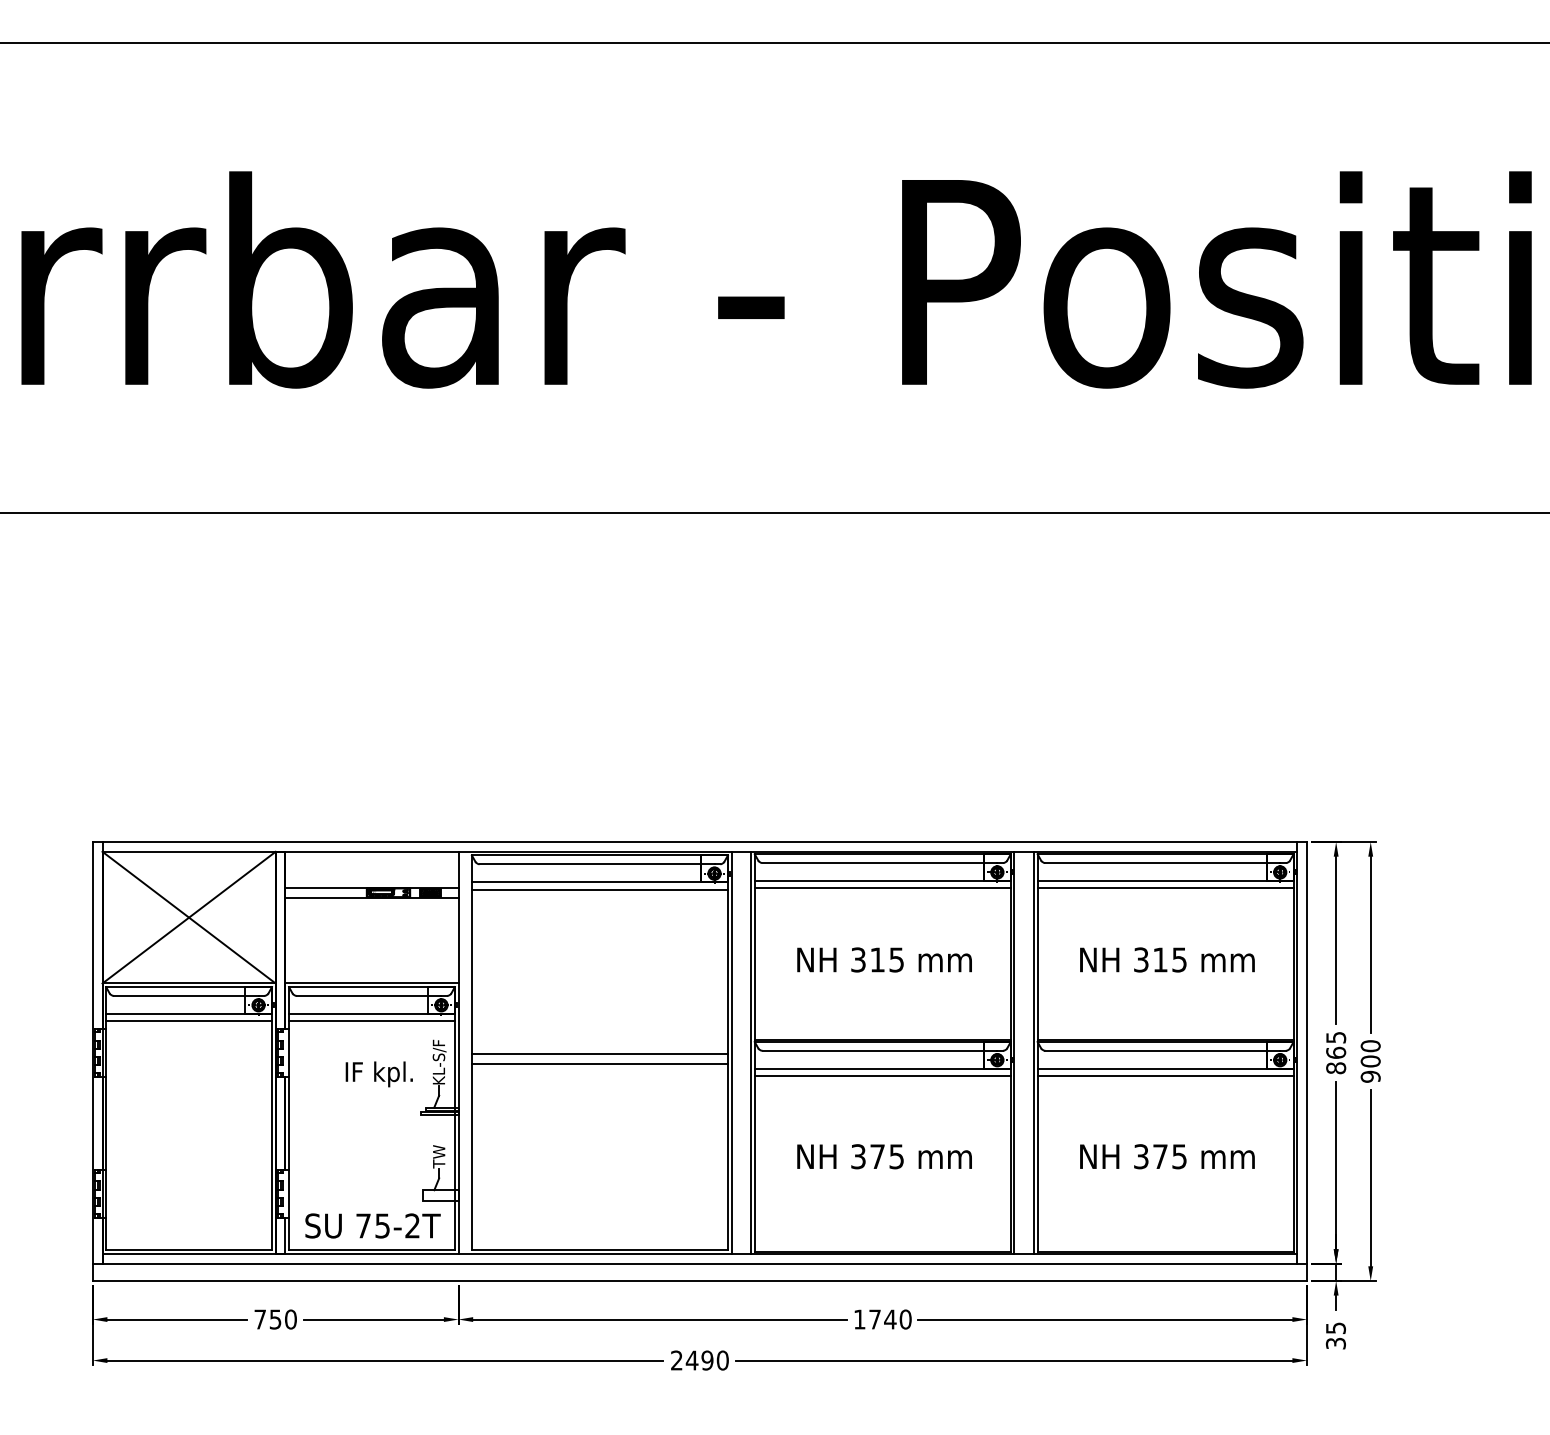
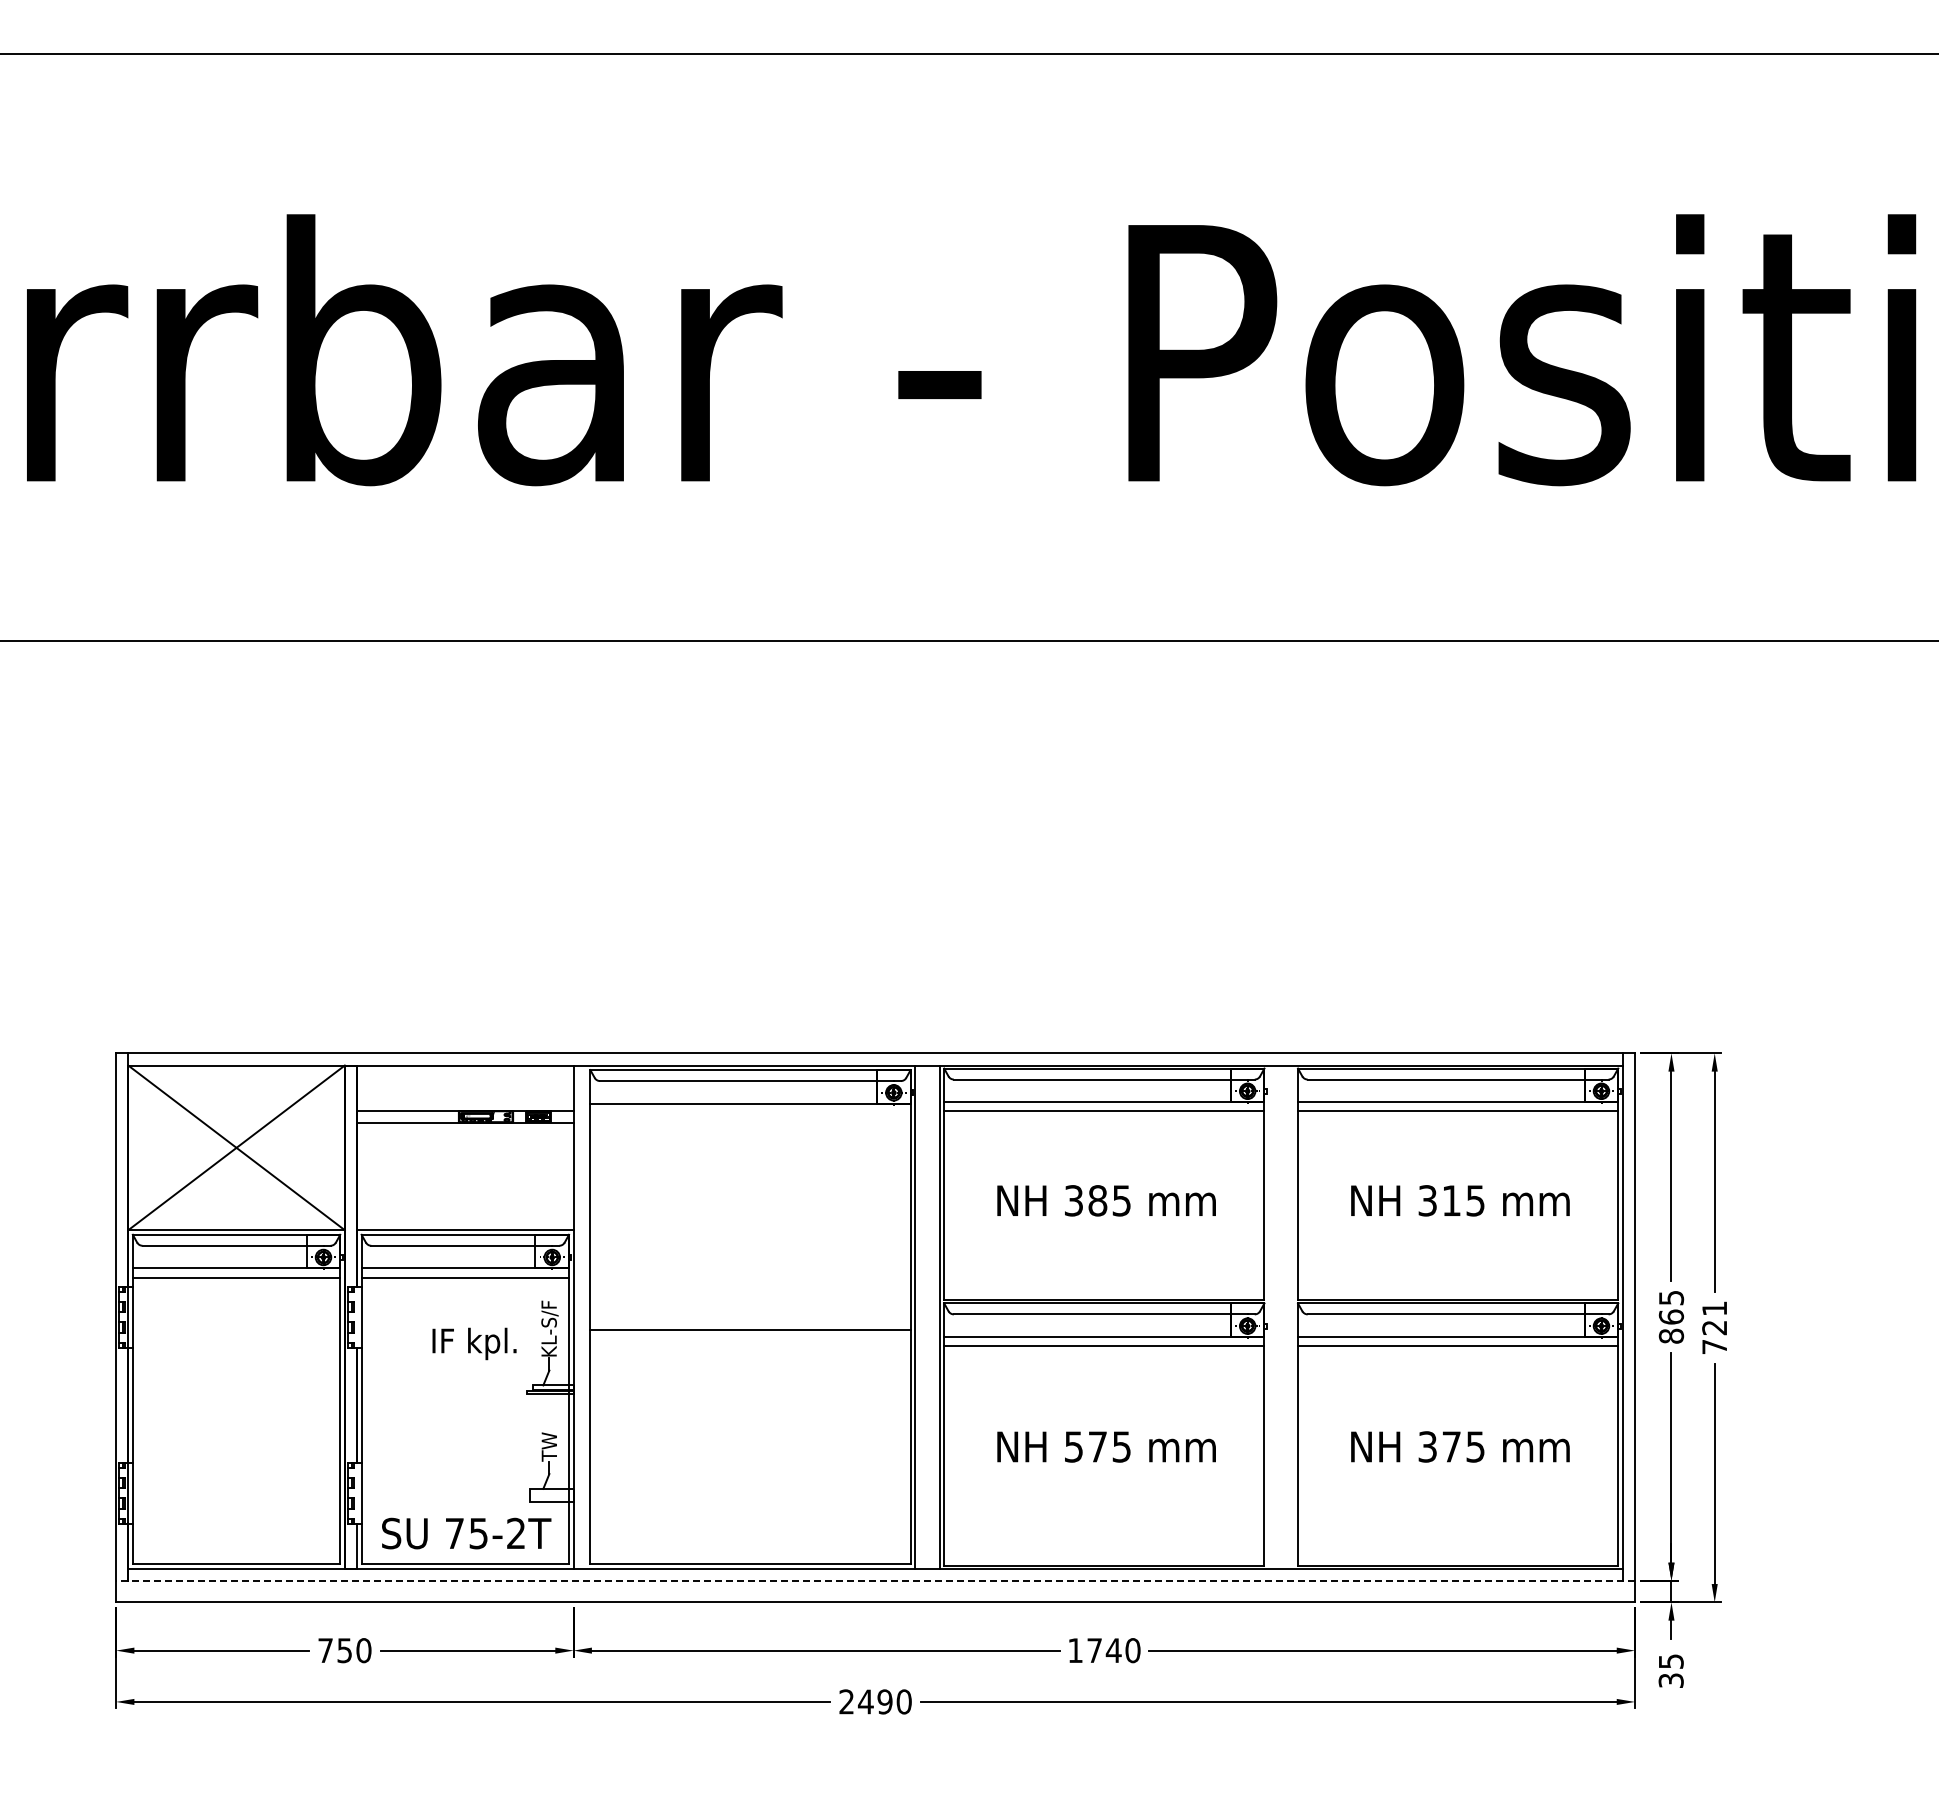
line: (599, 889) -> (750, 1112), removed
text: (877, 959) -> (1097, 1200), 315 -> 385
line: (1014, 1052) -> (1269, 1316), removed
line: (1034, 1052) -> (1293, 1316), removed
line: (599, 1054) -> (750, 1318), removed
text: (1370, 1061) -> (1714, 1327), 900 -> 721
text: (858, 1156) -> (1073, 1446), 375 -> 575
line: (699, 1263) -> (875, 1580), solid -> dashed

